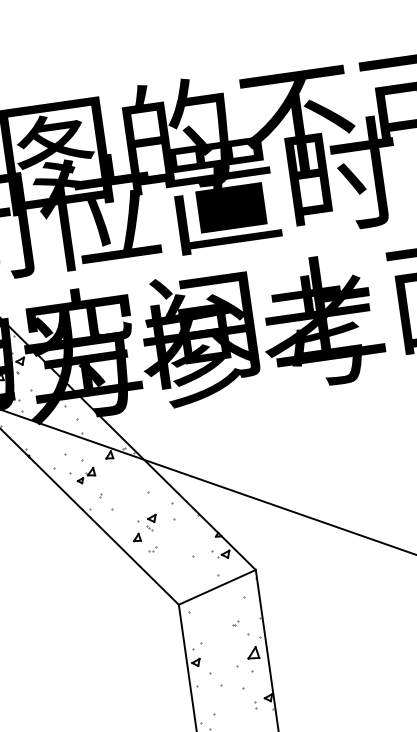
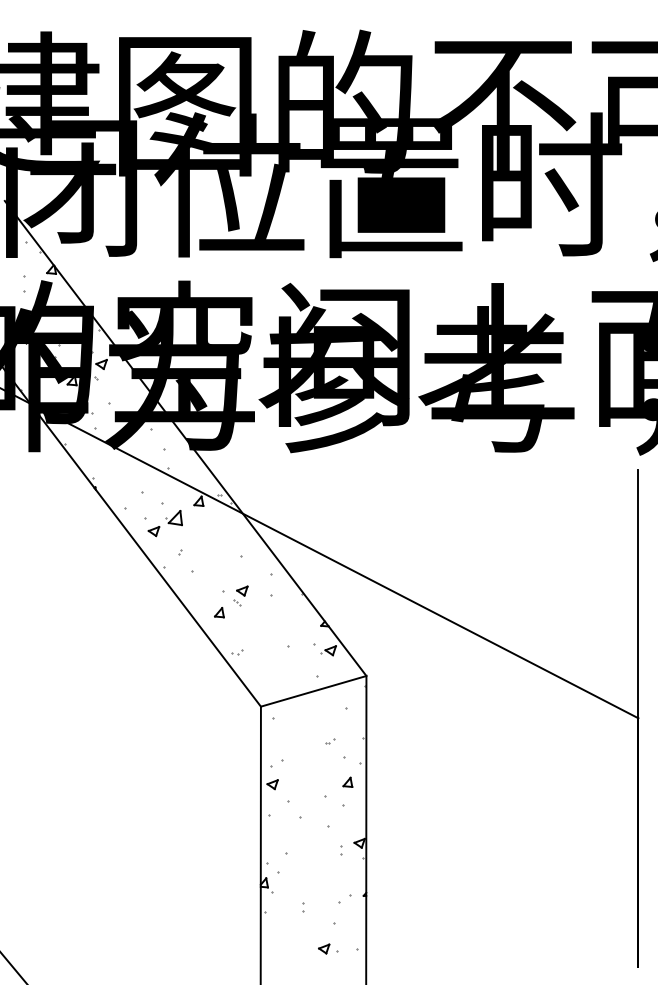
part: (85, 475) -> (164, 523), size x1.43
part: (152, 549) -> (237, 652), moved
part: (252, 652) -> (347, 781), size x0.62

